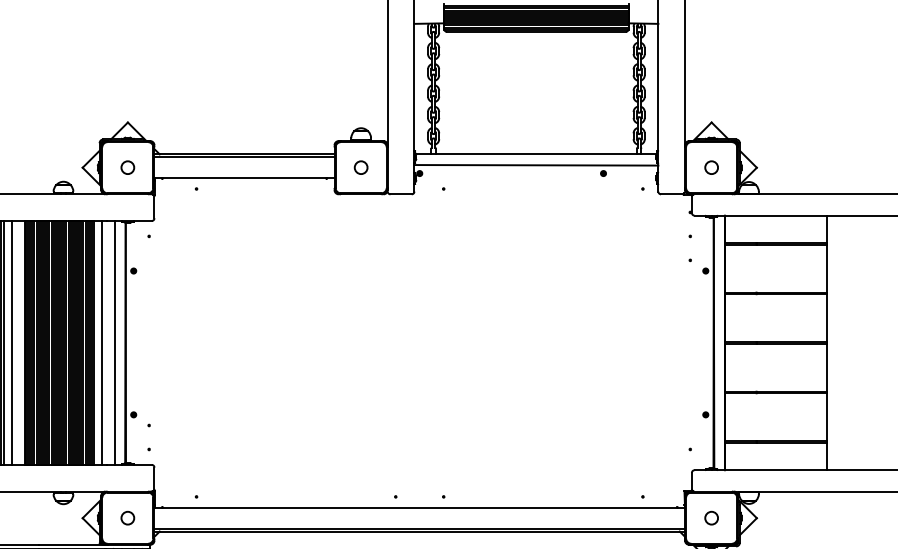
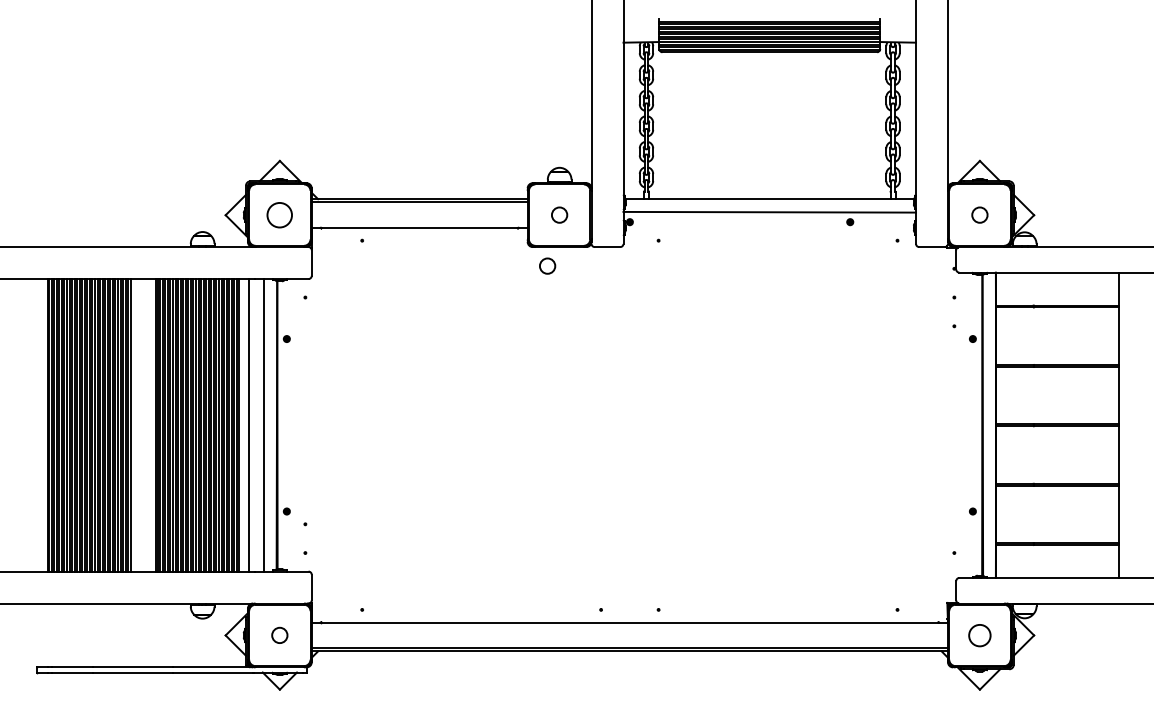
circle: (127, 167) -> (279, 214), size x1.6
circle: (351, 209) -> (547, 265), added
line: (11, 343) -> (140, 425), removed
circle: (711, 517) -> (979, 634), size x1.4

